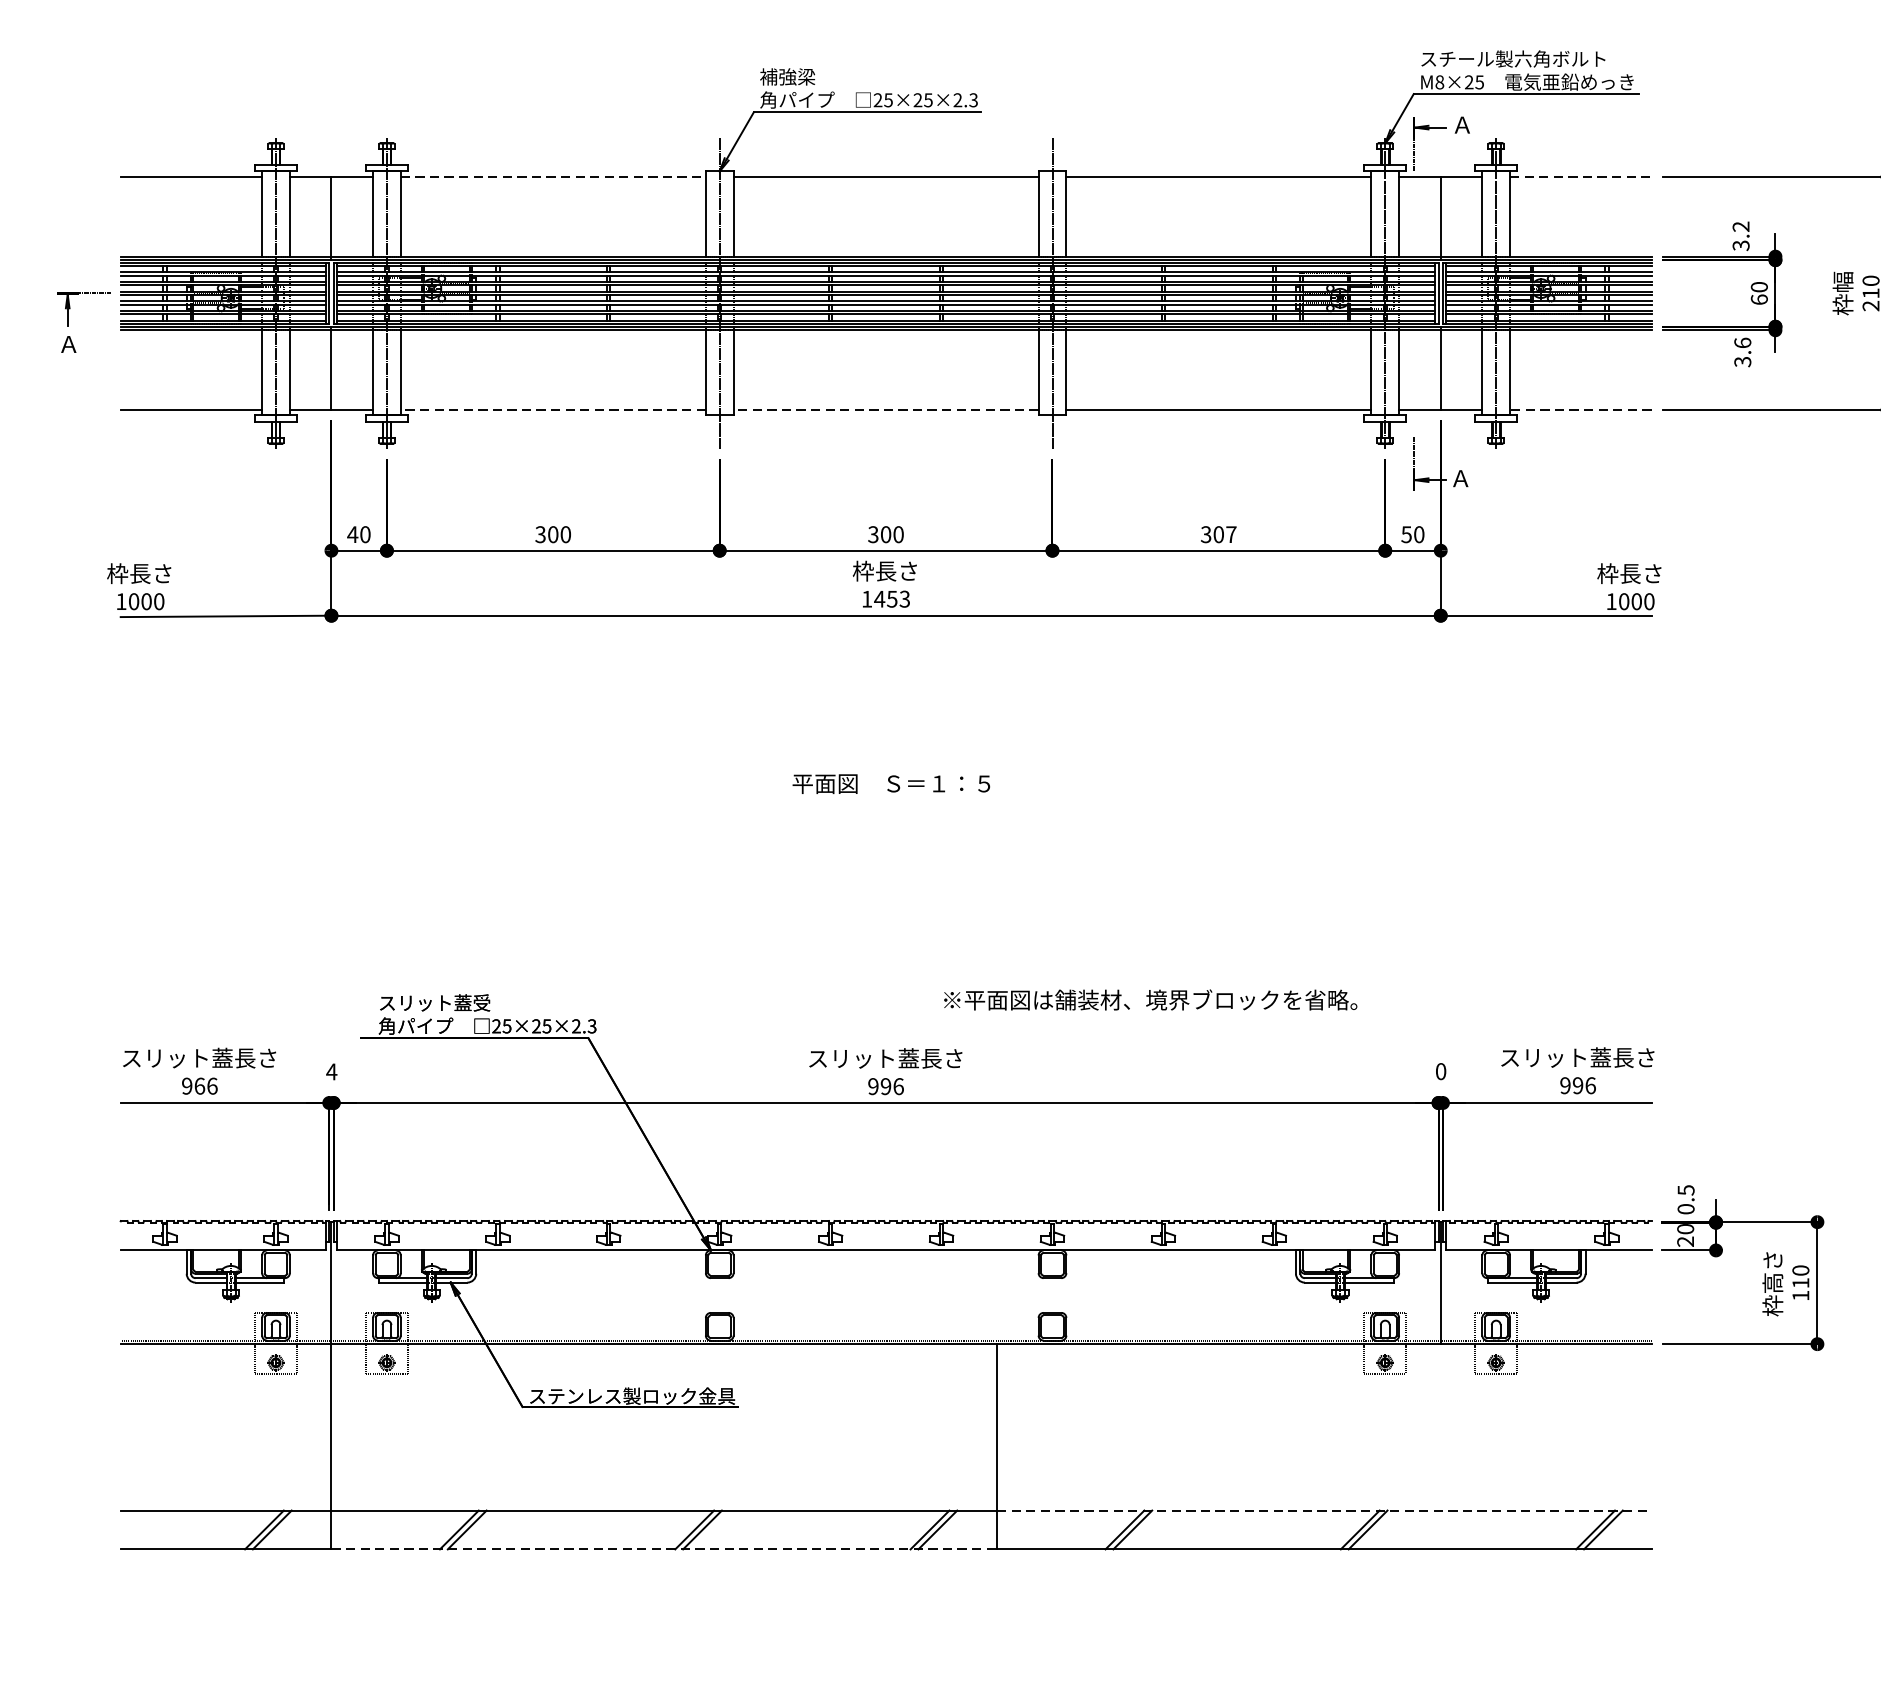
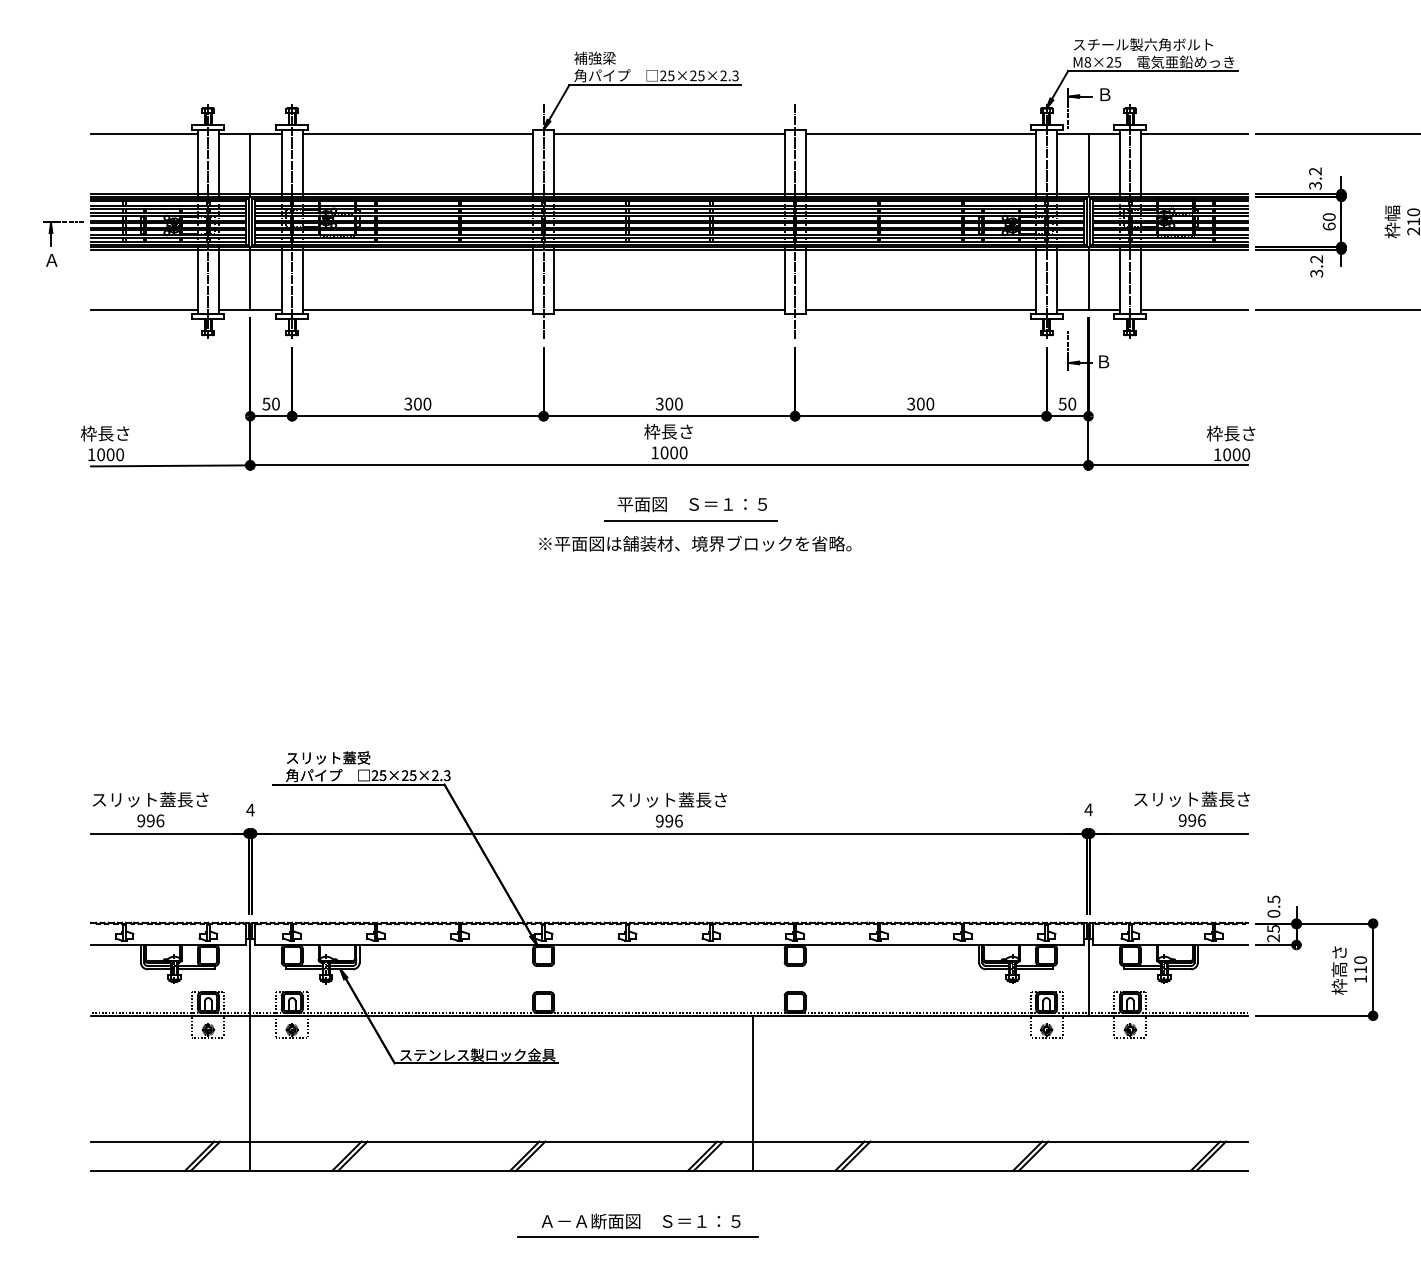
text: (1461, 124) -> (1104, 94), Ａ -> Ｂ
line: (554, 176) -> (418, 133), dashed -> solid
line: (1581, 176) -> (1194, 133), dashed -> solid
text: (1742, 343) -> (1316, 259), 3.6 -> 3.2
line: (552, 409) -> (417, 309), dashed -> solid
line: (884, 409) -> (668, 309), dashed -> solid
line: (1579, 409) -> (1193, 309), dashed -> solid
text: (1460, 478) -> (1103, 361), Ａ -> Ｂ
text: (352, 533) -> (266, 403), 40 -> 50
text: (1231, 533) -> (930, 403), 307 -> 300
text: (891, 598) -> (673, 452), 1453 -> 1000
line: (914, 688) -> (690, 520), added
text: (890, 783) -> (691, 504), moved
text: (1150, 999) -> (695, 543), moved
text: (1440, 1071) -> (1088, 809), 0 -> 4
text: (199, 1085) -> (150, 820), 966 -> 996
text: (1685, 1228) -> (1273, 928), 20 -> 25
line: (1324, 1510) -> (1000, 1141), dashed -> solid
line: (665, 1548) -> (502, 1170), dashed -> solid
part: (843, 1621) -> (637, 1225), added

